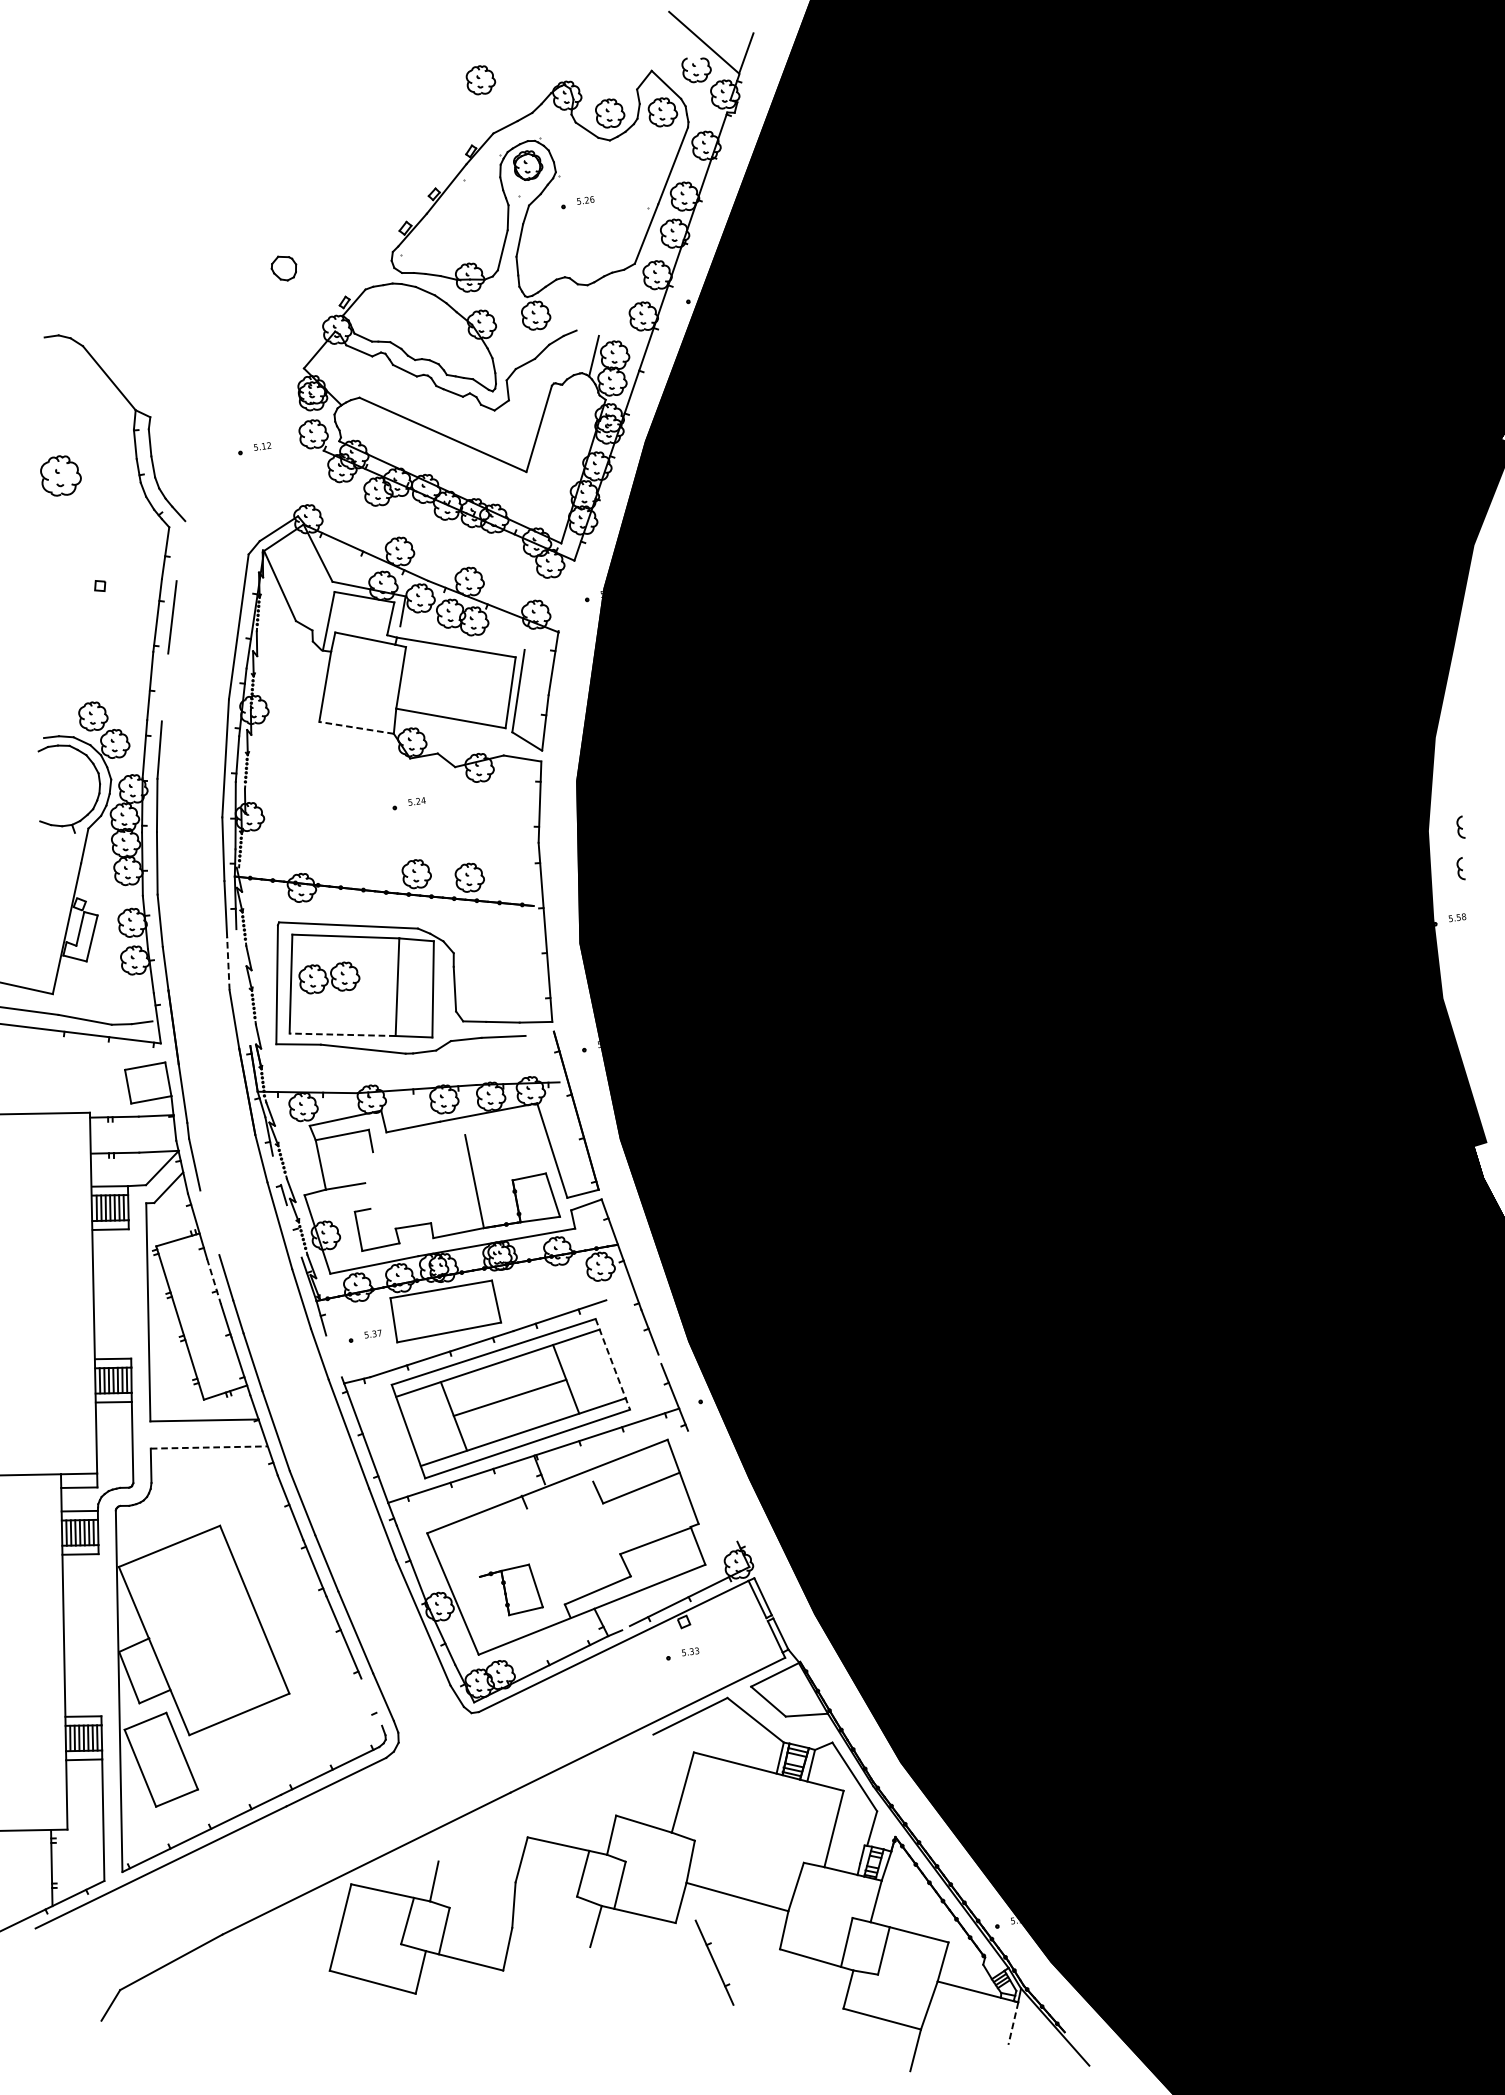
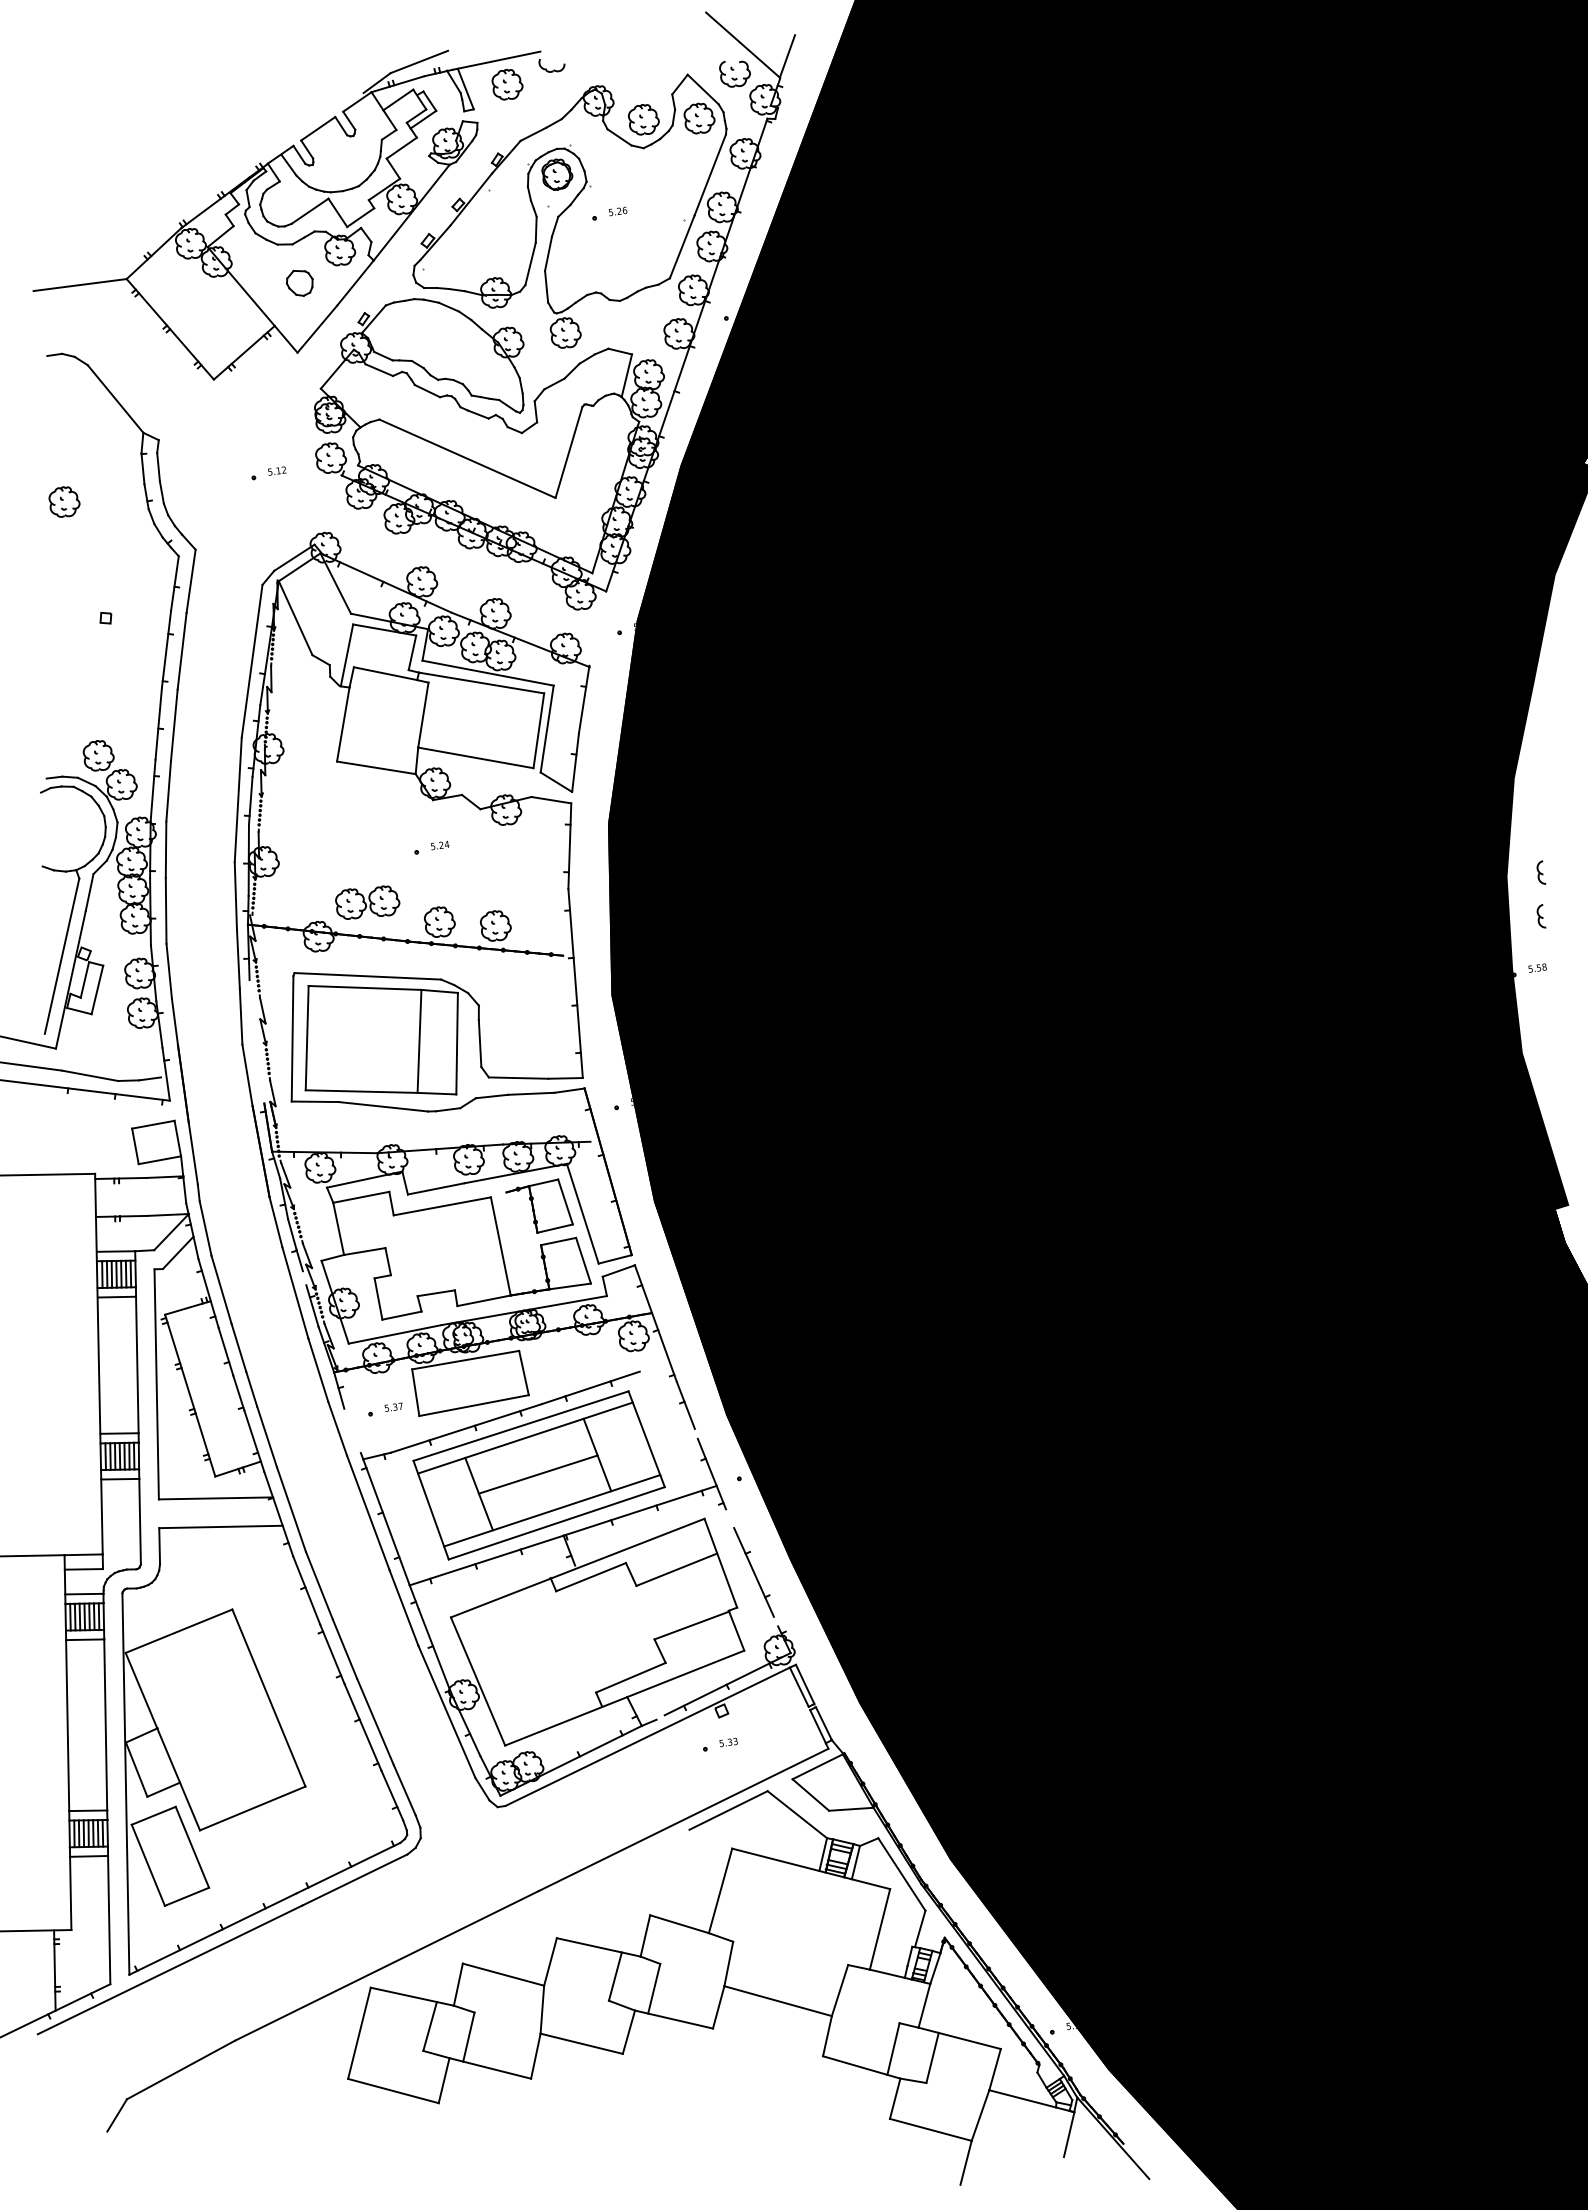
part: (282, 203) -> (298, 214), added
line: (588, 333) -> (620, 351), added
part: (60, 475) -> (64, 501), size x0.71
line: (180, 551) -> (190, 581), added
line: (461, 637) -> (487, 672), added
line: (165, 687) -> (174, 725), added
line: (356, 727) -> (376, 767), dashed -> solid
line: (58, 905) -> (61, 955), added
line: (228, 963) -> (241, 1016), dashed -> solid
part: (329, 977) -> (367, 902), moved
line: (539, 1033) -> (569, 1090), added
line: (342, 1034) -> (361, 1091), dashed -> solid
line: (418, 1143) -> (441, 1206), added
line: (277, 1170) -> (292, 1234), added
line: (367, 1195) -> (387, 1261), added
line: (209, 1222) -> (221, 1289), added
line: (296, 1237) -> (312, 1305), added
line: (214, 1281) -> (226, 1351), dashed -> solid
line: (130, 1293) -> (137, 1364), added
line: (612, 1364) -> (646, 1439), dashed -> solid
line: (209, 1447) -> (221, 1526), dashed -> solid
line: (559, 1495) -> (590, 1577), added
part: (511, 1589) -> (539, 1205), moved
line: (99, 1634) -> (105, 1724), added
line: (371, 1702) -> (392, 1795), added
line: (477, 1871) -> (503, 1974), added
line: (551, 1937) -> (581, 2043), added
part: (714, 1962) -> (753, 1572), moved
line: (1013, 2024) -> (1069, 2135), dashed -> solid

